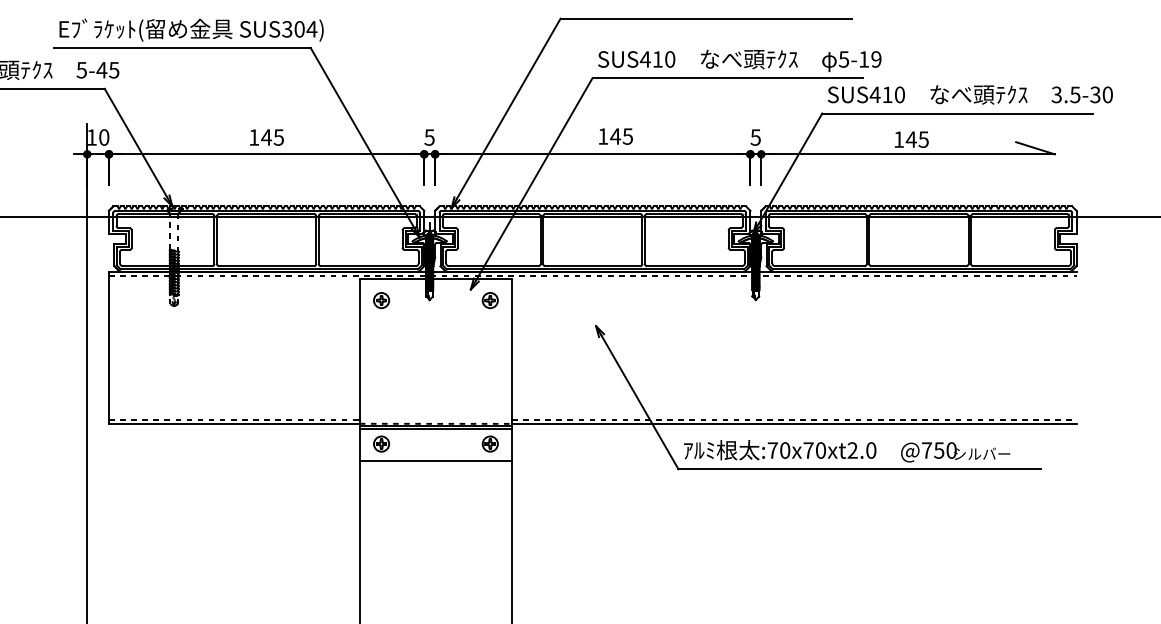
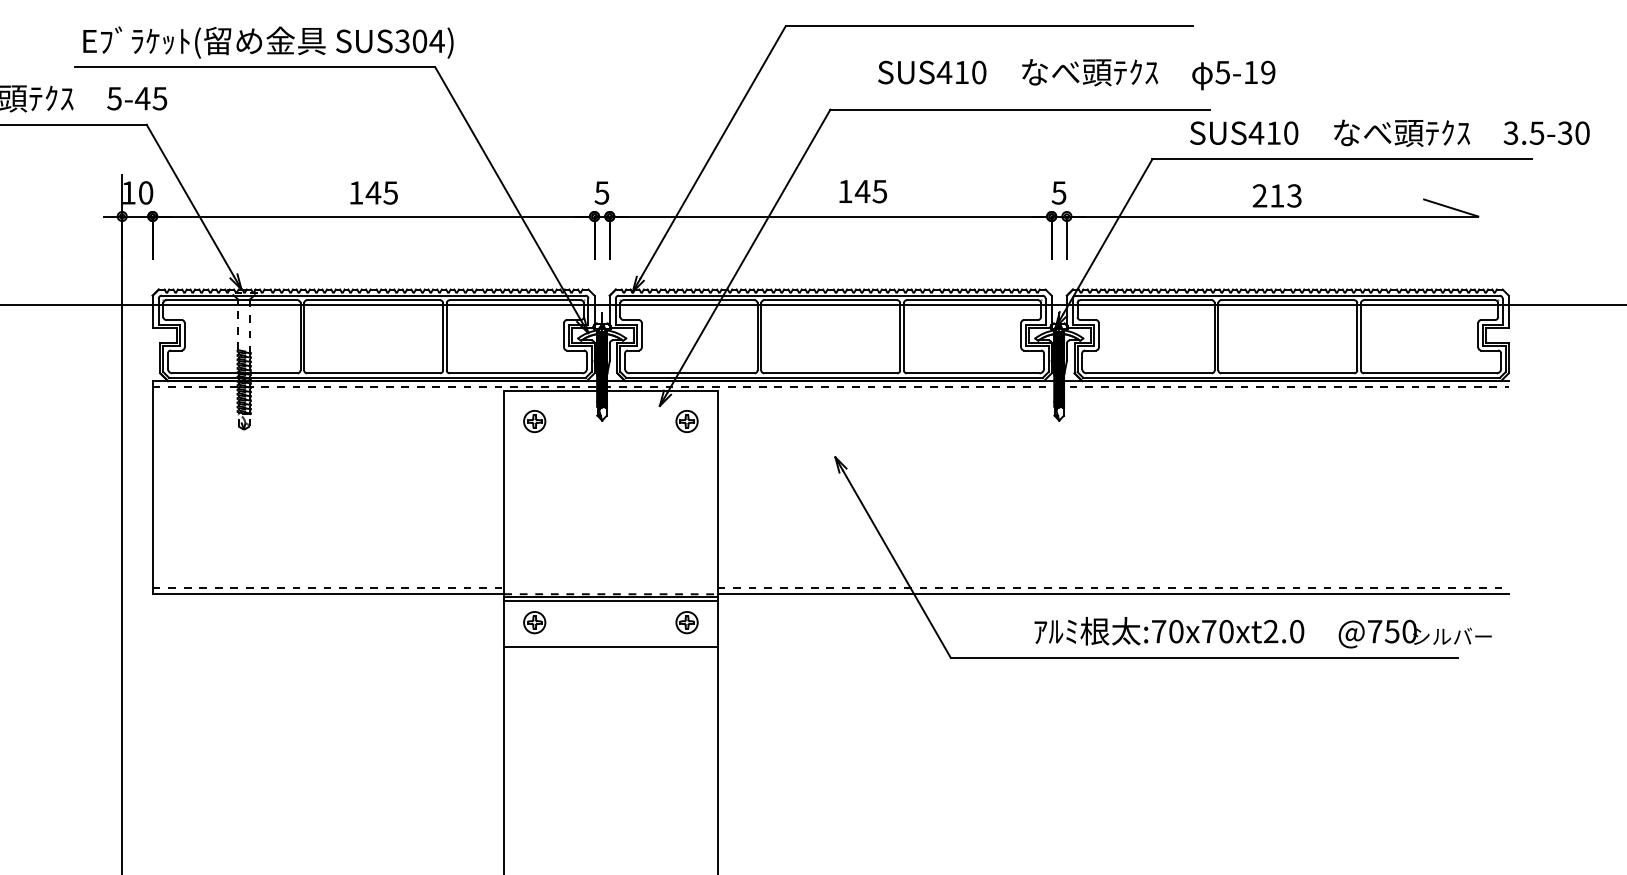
text: (739, 60) -> (1076, 74), moved
text: (970, 94) -> (1389, 132), moved
text: (910, 139) -> (1276, 195), 145 -> 213
text: (846, 451) -> (1262, 632), moved

